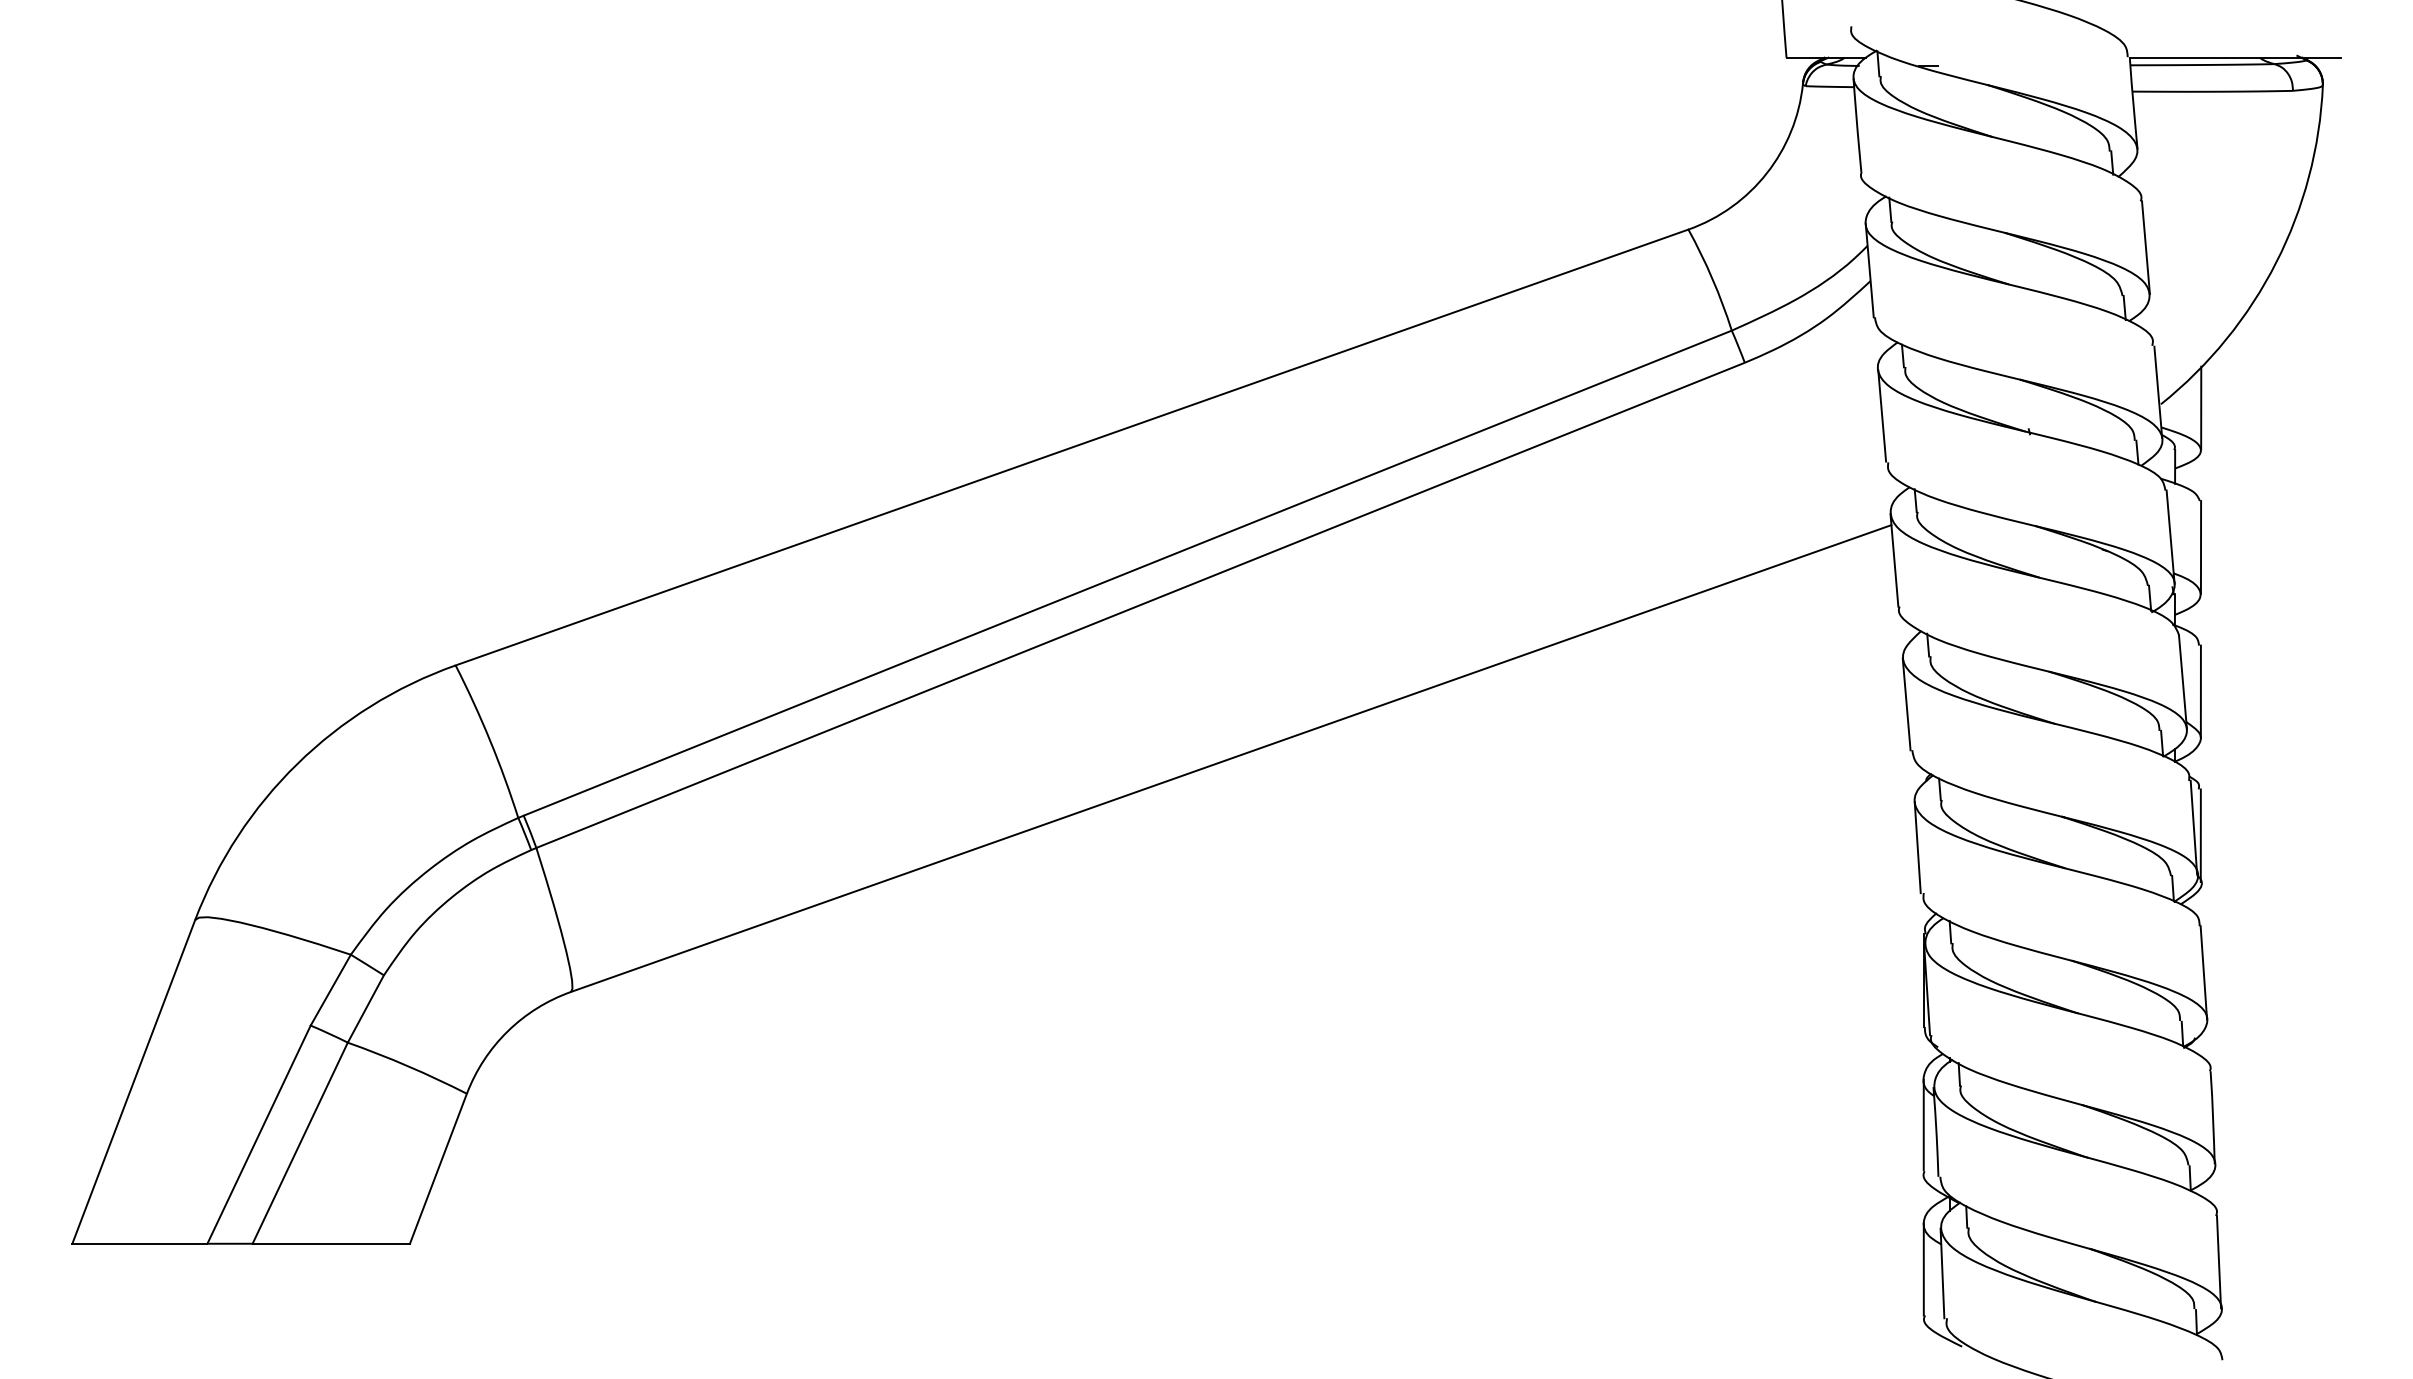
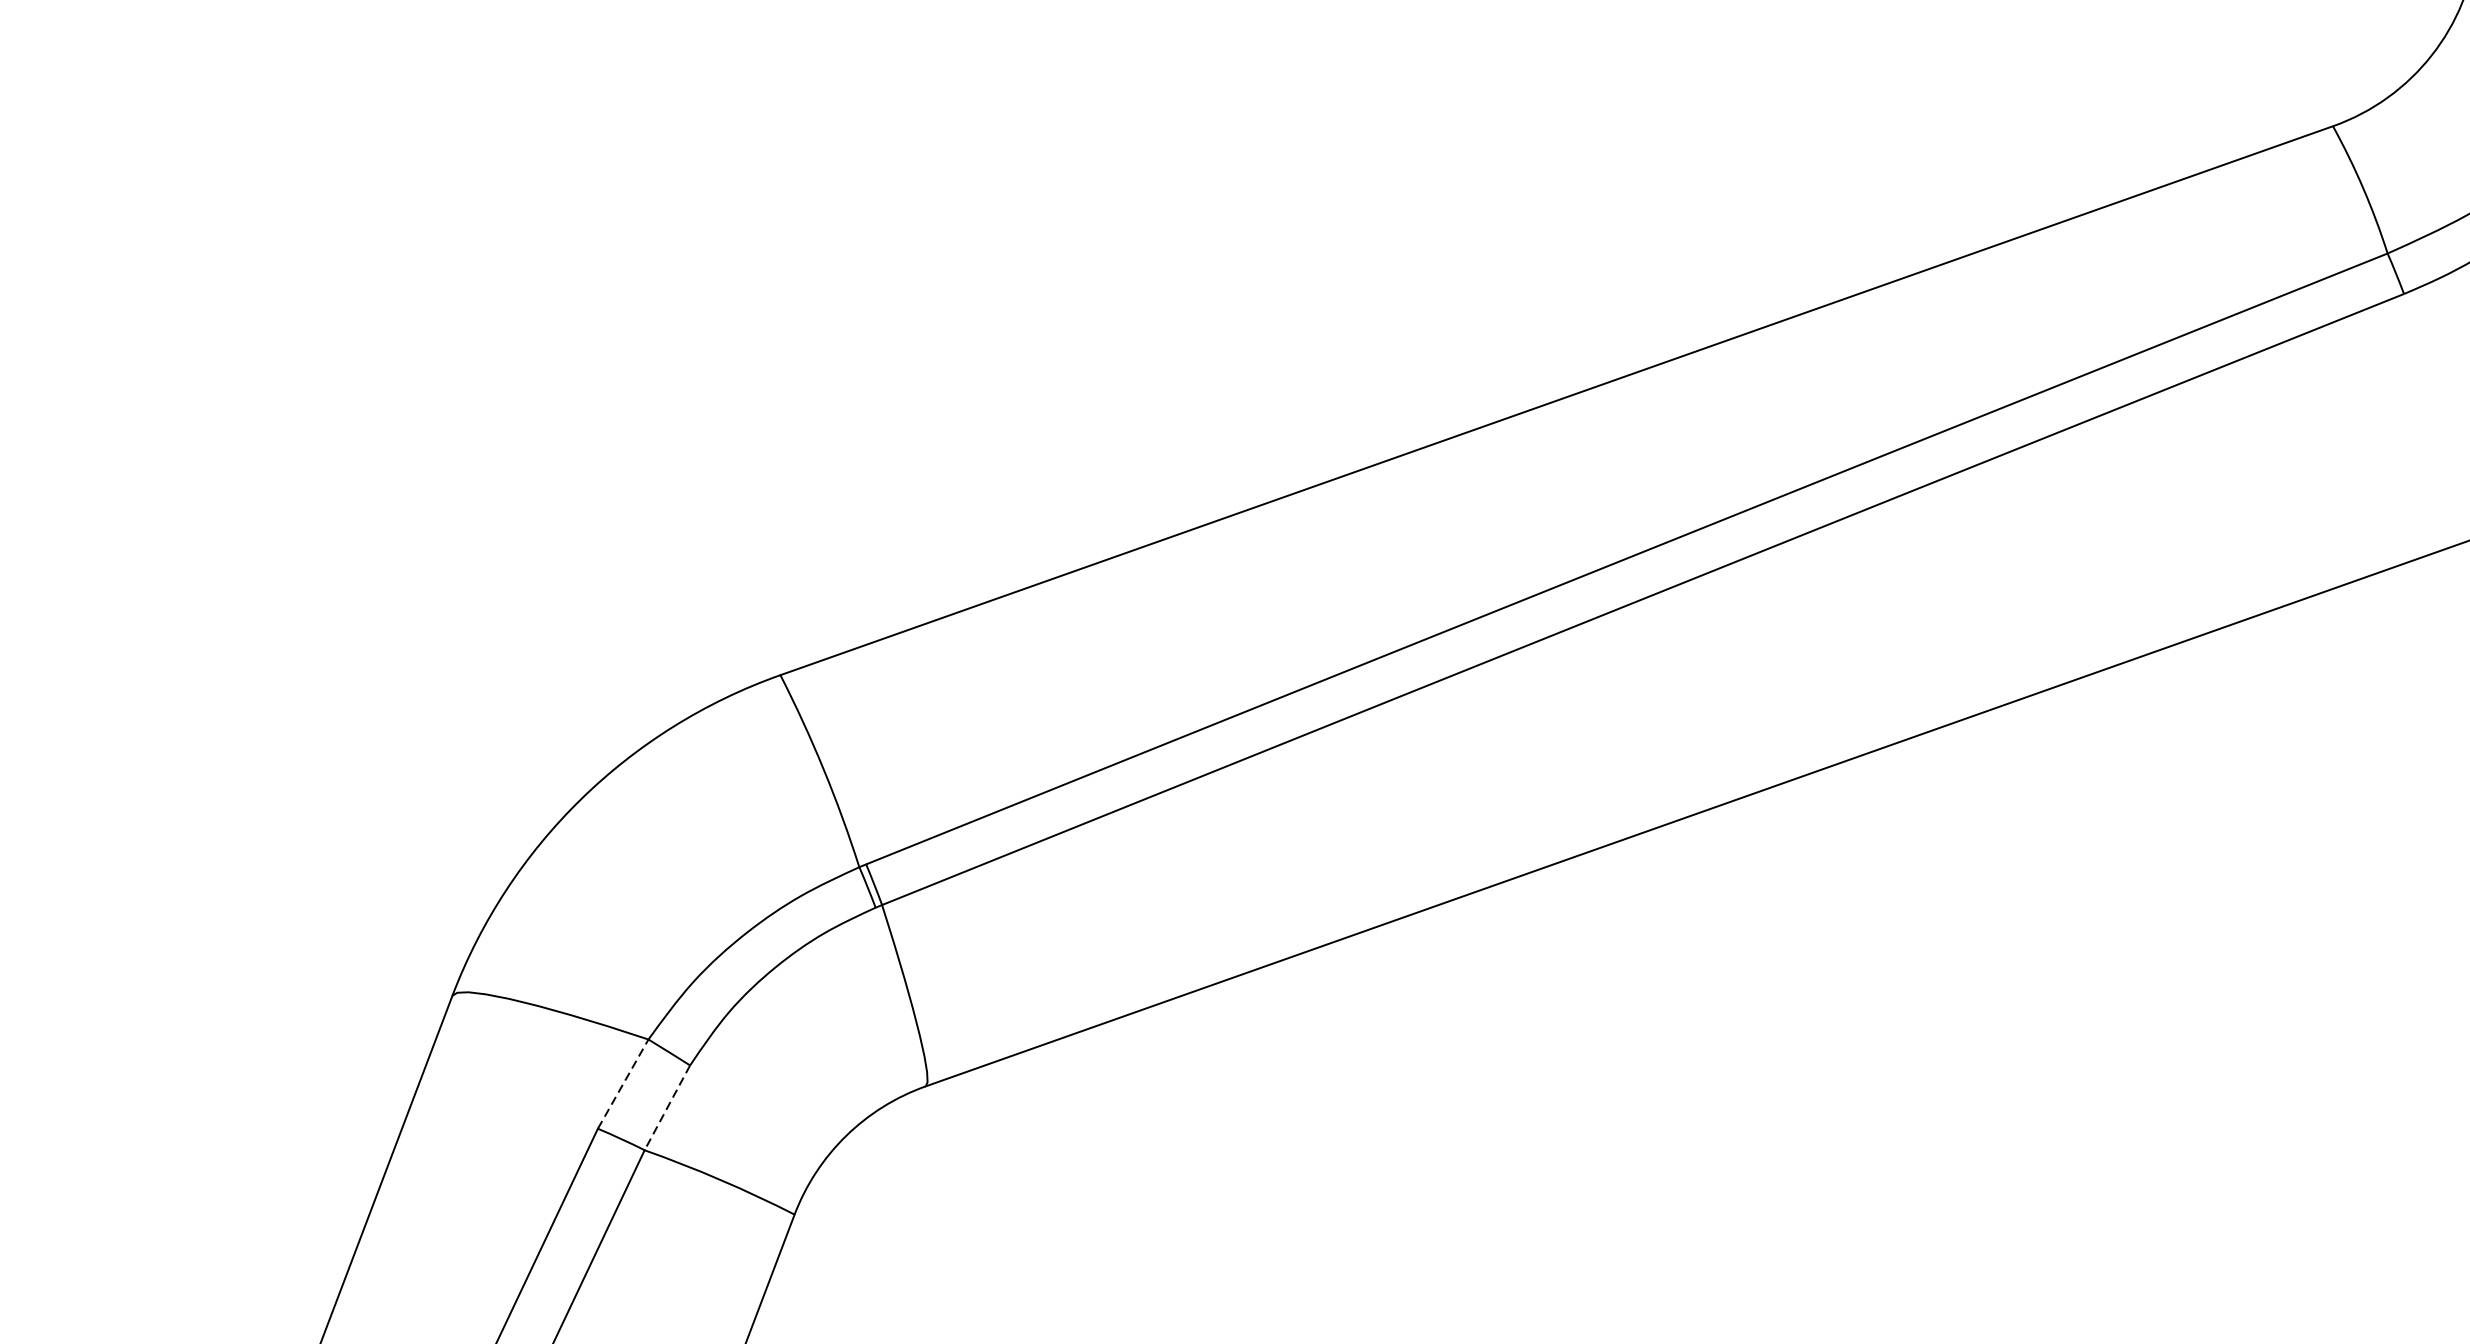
line: (330, 990) -> (622, 1084), solid -> dashed
line: (365, 1009) -> (666, 1108), solid -> dashed

